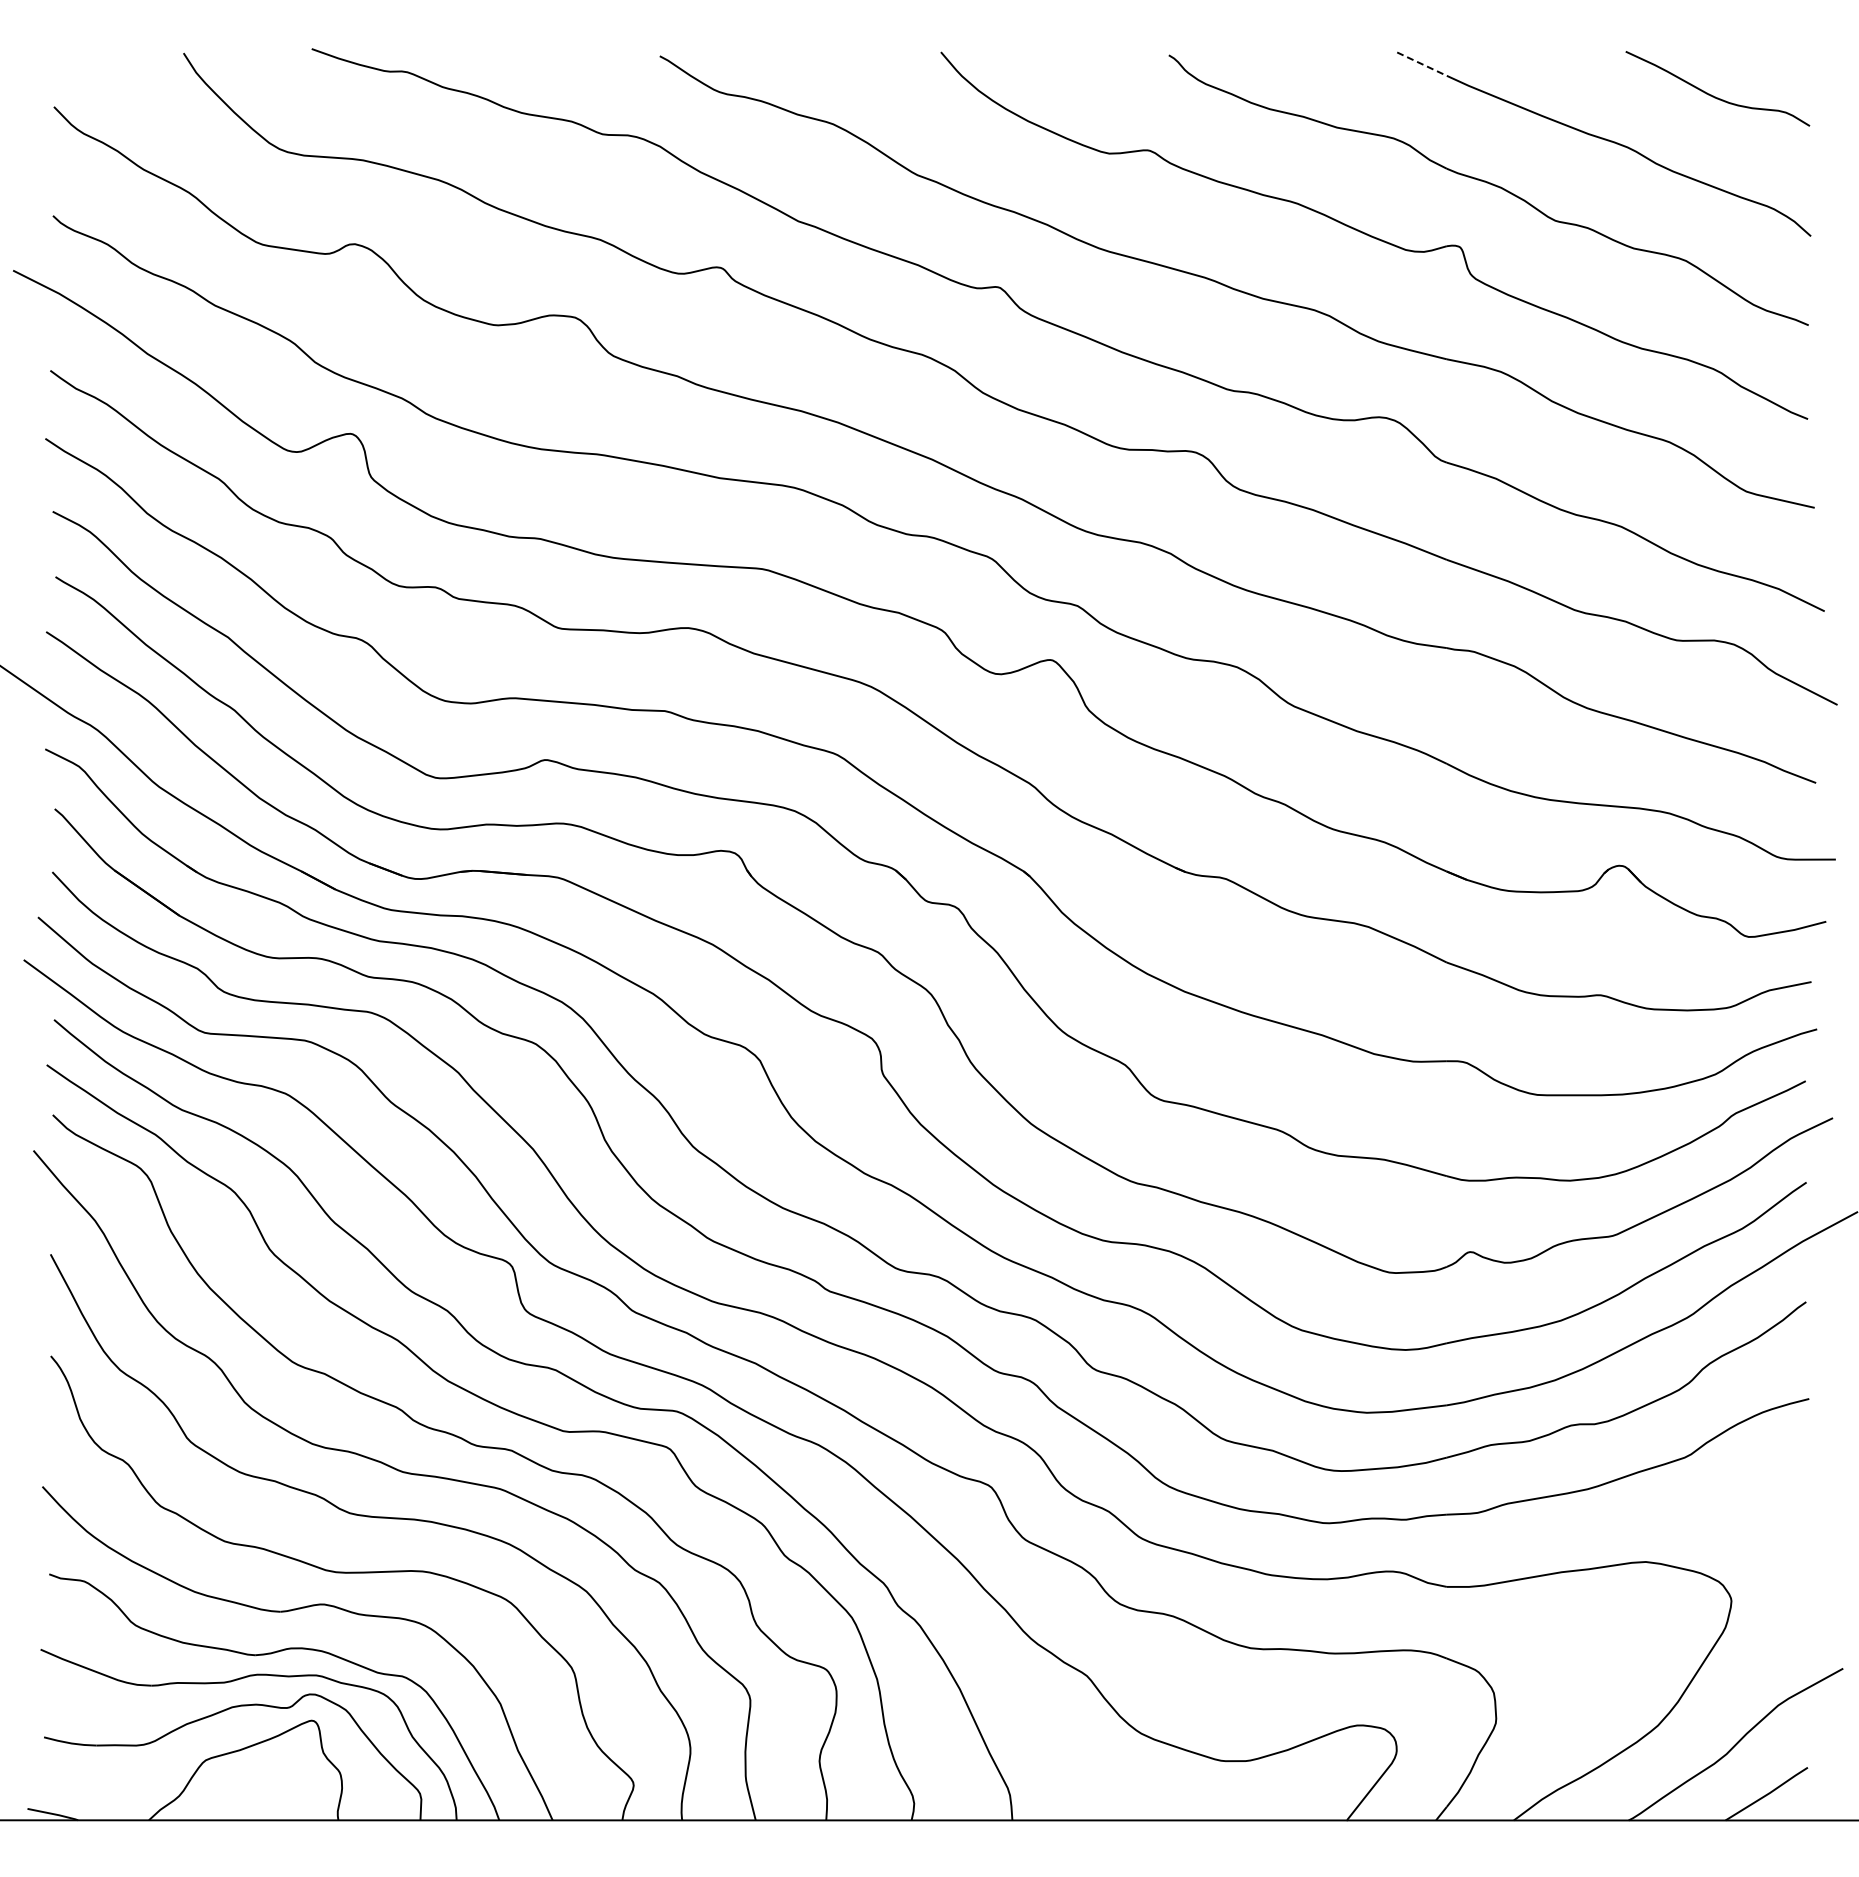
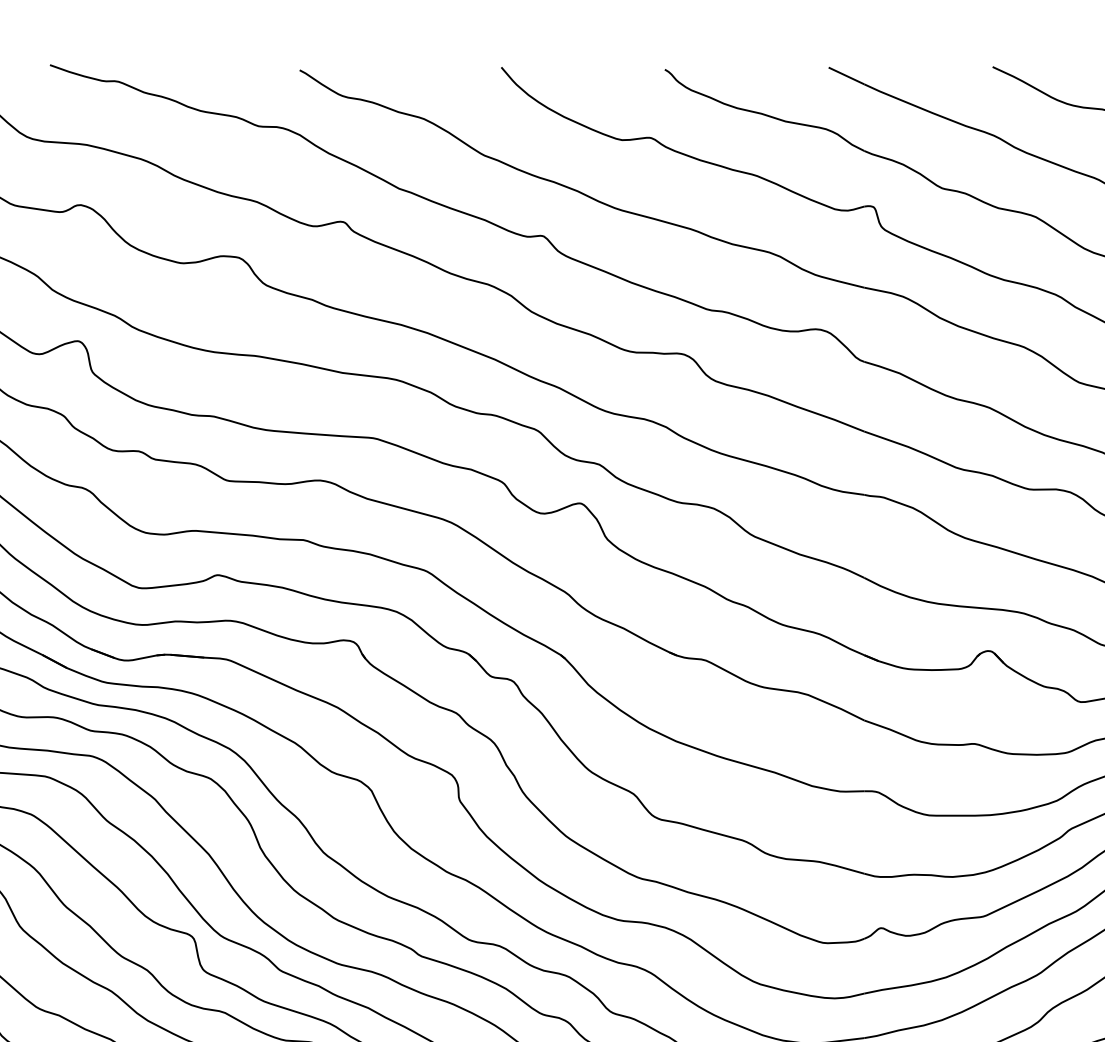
line: (1422, 64) -> (846, 76), dashed -> solid

